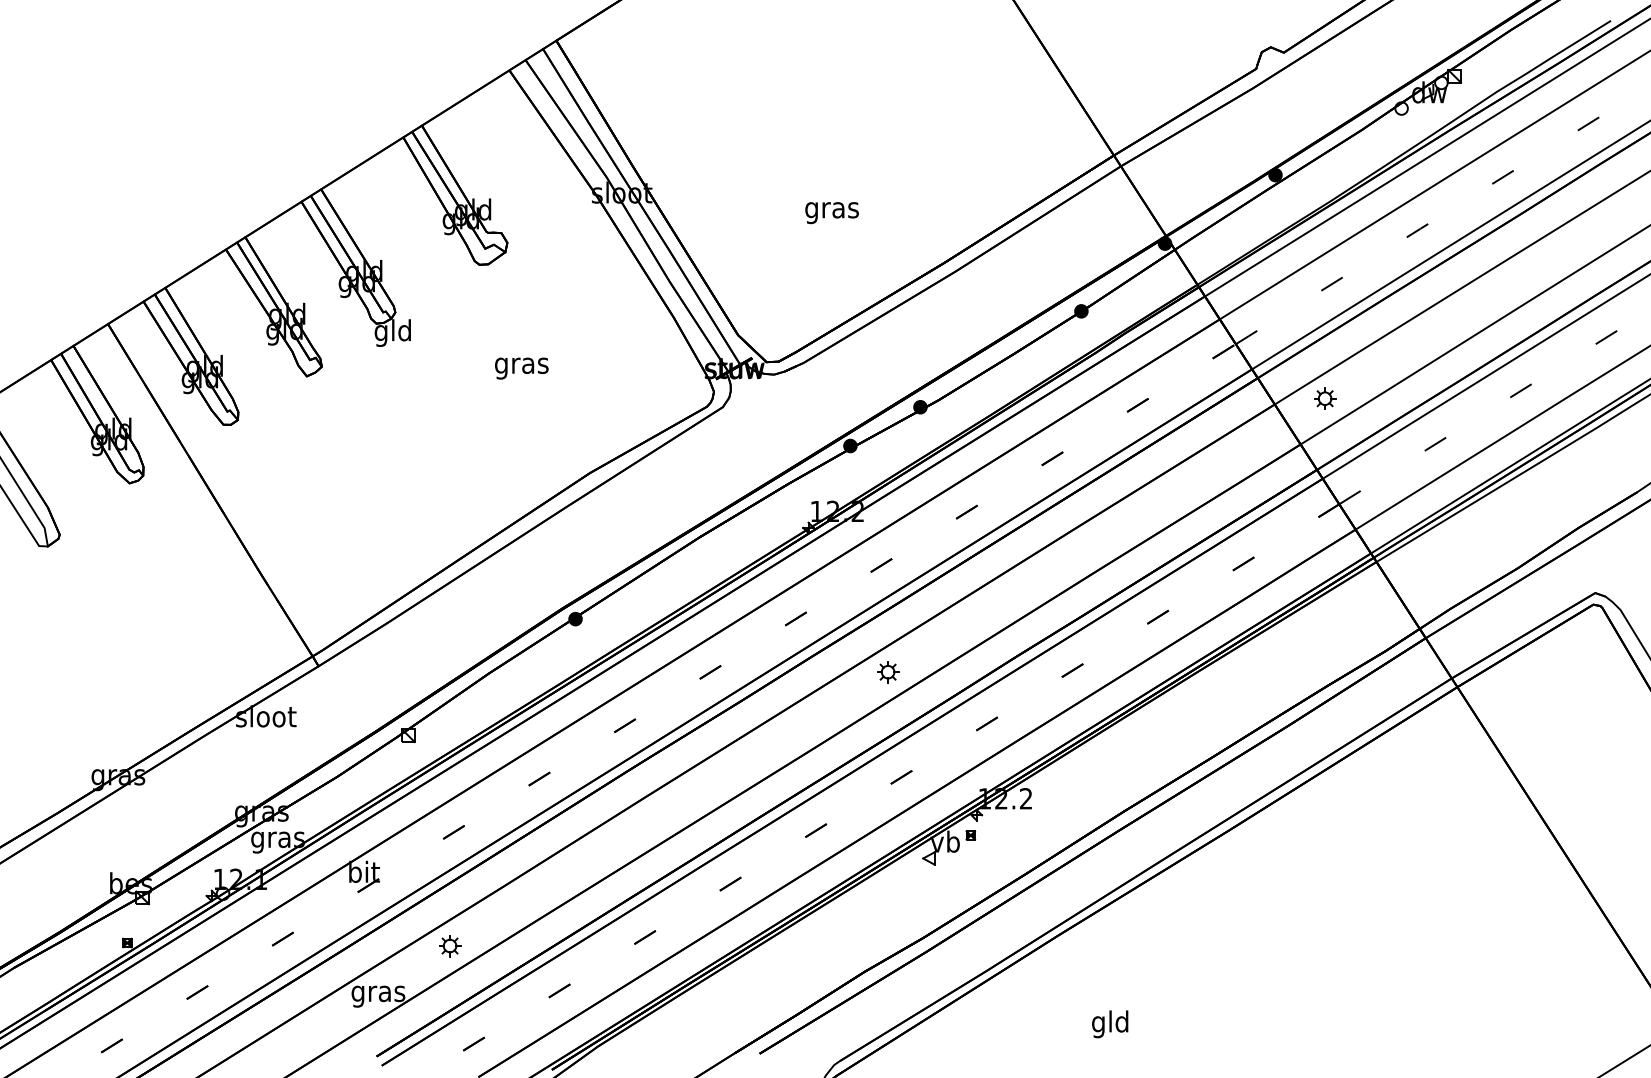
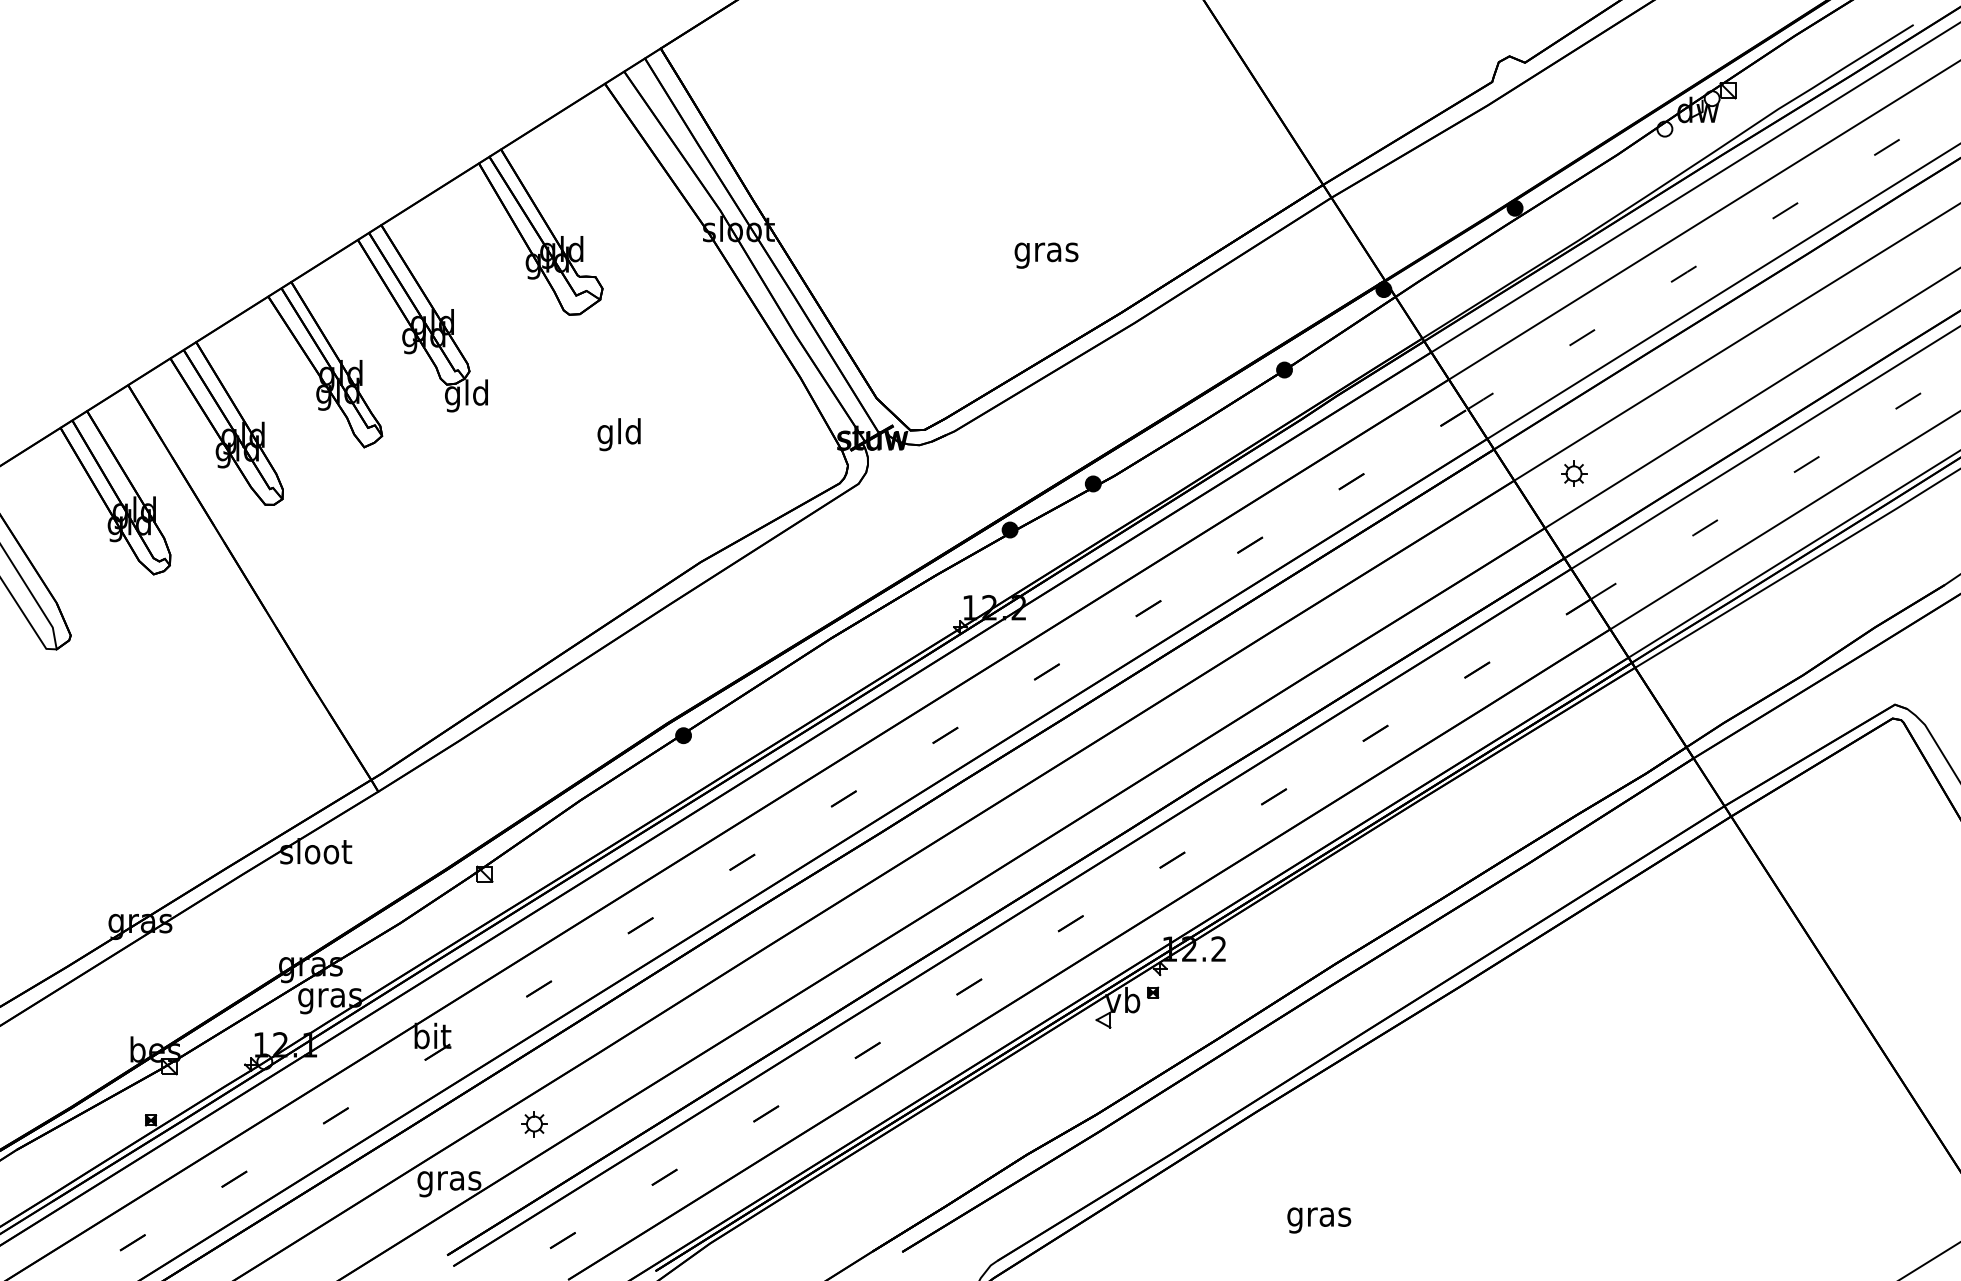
text: (831, 213) -> (1045, 256), moved
text: (521, 365) -> (619, 434), gras -> gld
part: (888, 672) -> (1055, 799), removed
text: (1110, 1024) -> (1319, 1217), gld -> gras

